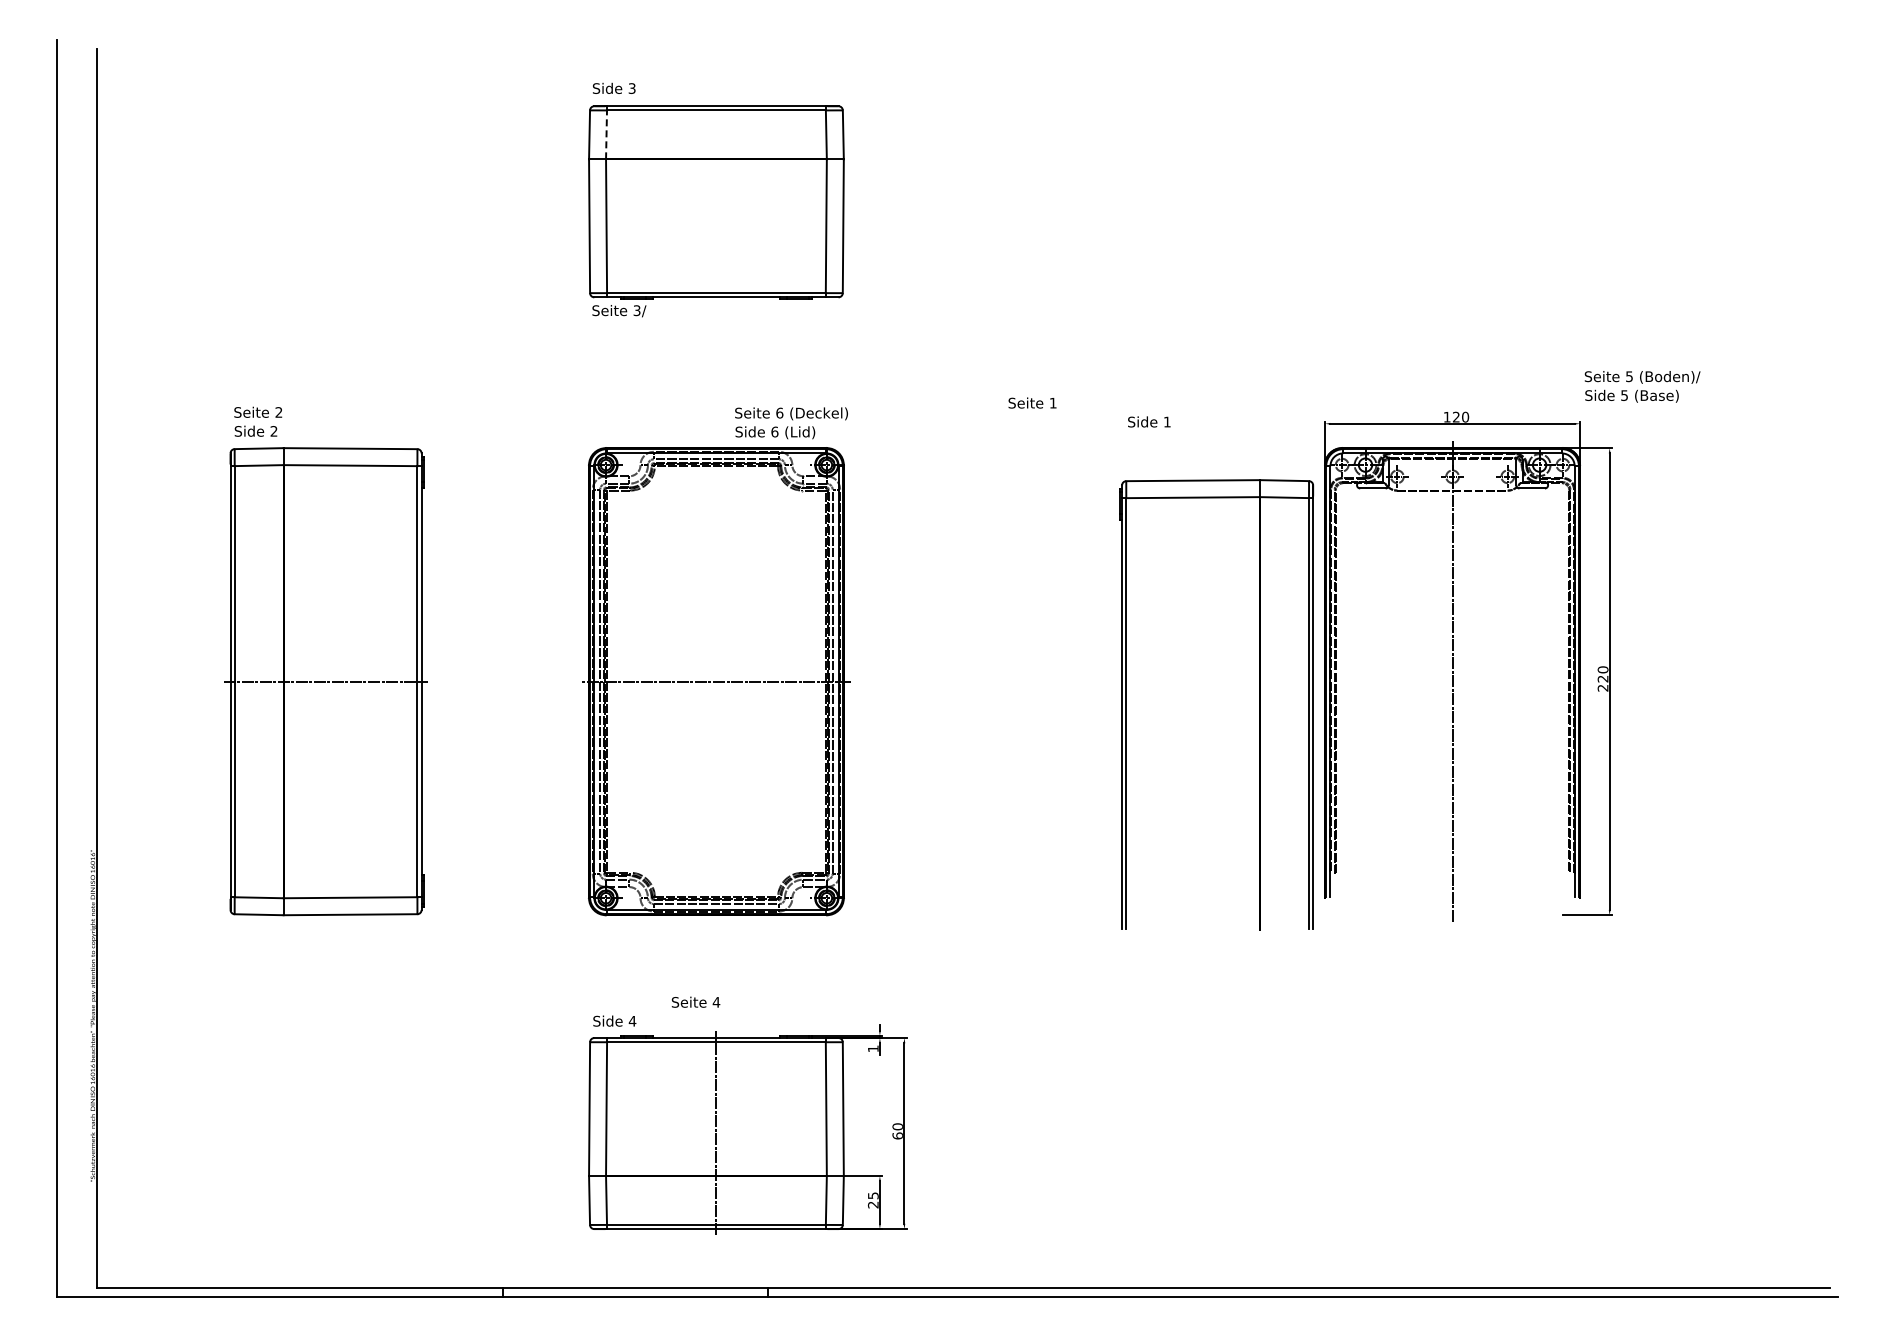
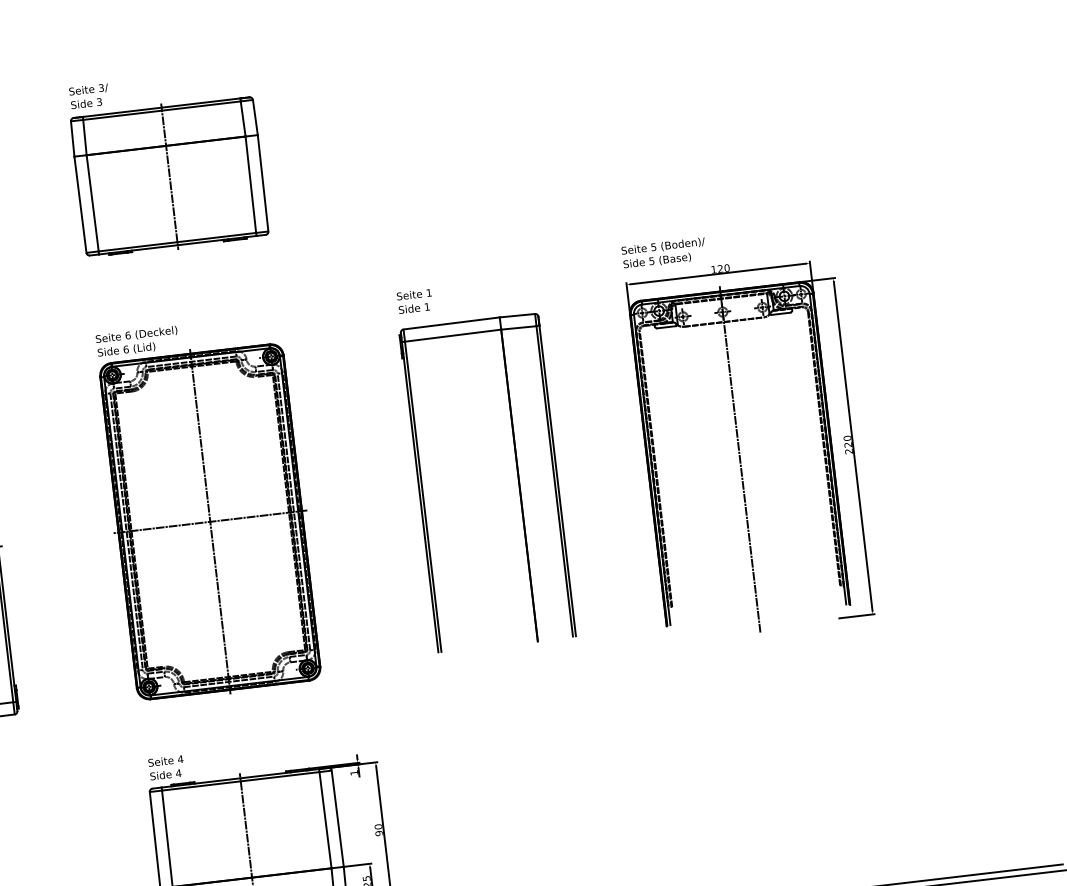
line: (606, 134) -> (84, 137), dashed -> solid
line: (716, 202) -> (169, 176), added
text: (619, 311) -> (88, 90), moved
text: (1642, 386) -> (664, 253), moved
text: (1149, 421) -> (414, 308), moved
text: (791, 423) -> (137, 342), moved
line: (716, 681) -> (210, 521), added
part: (1259, 704) -> (518, 478), moved
text: (695, 1001) -> (165, 760), moved
text: (897, 1135) -> (378, 833), 60 -> 90

